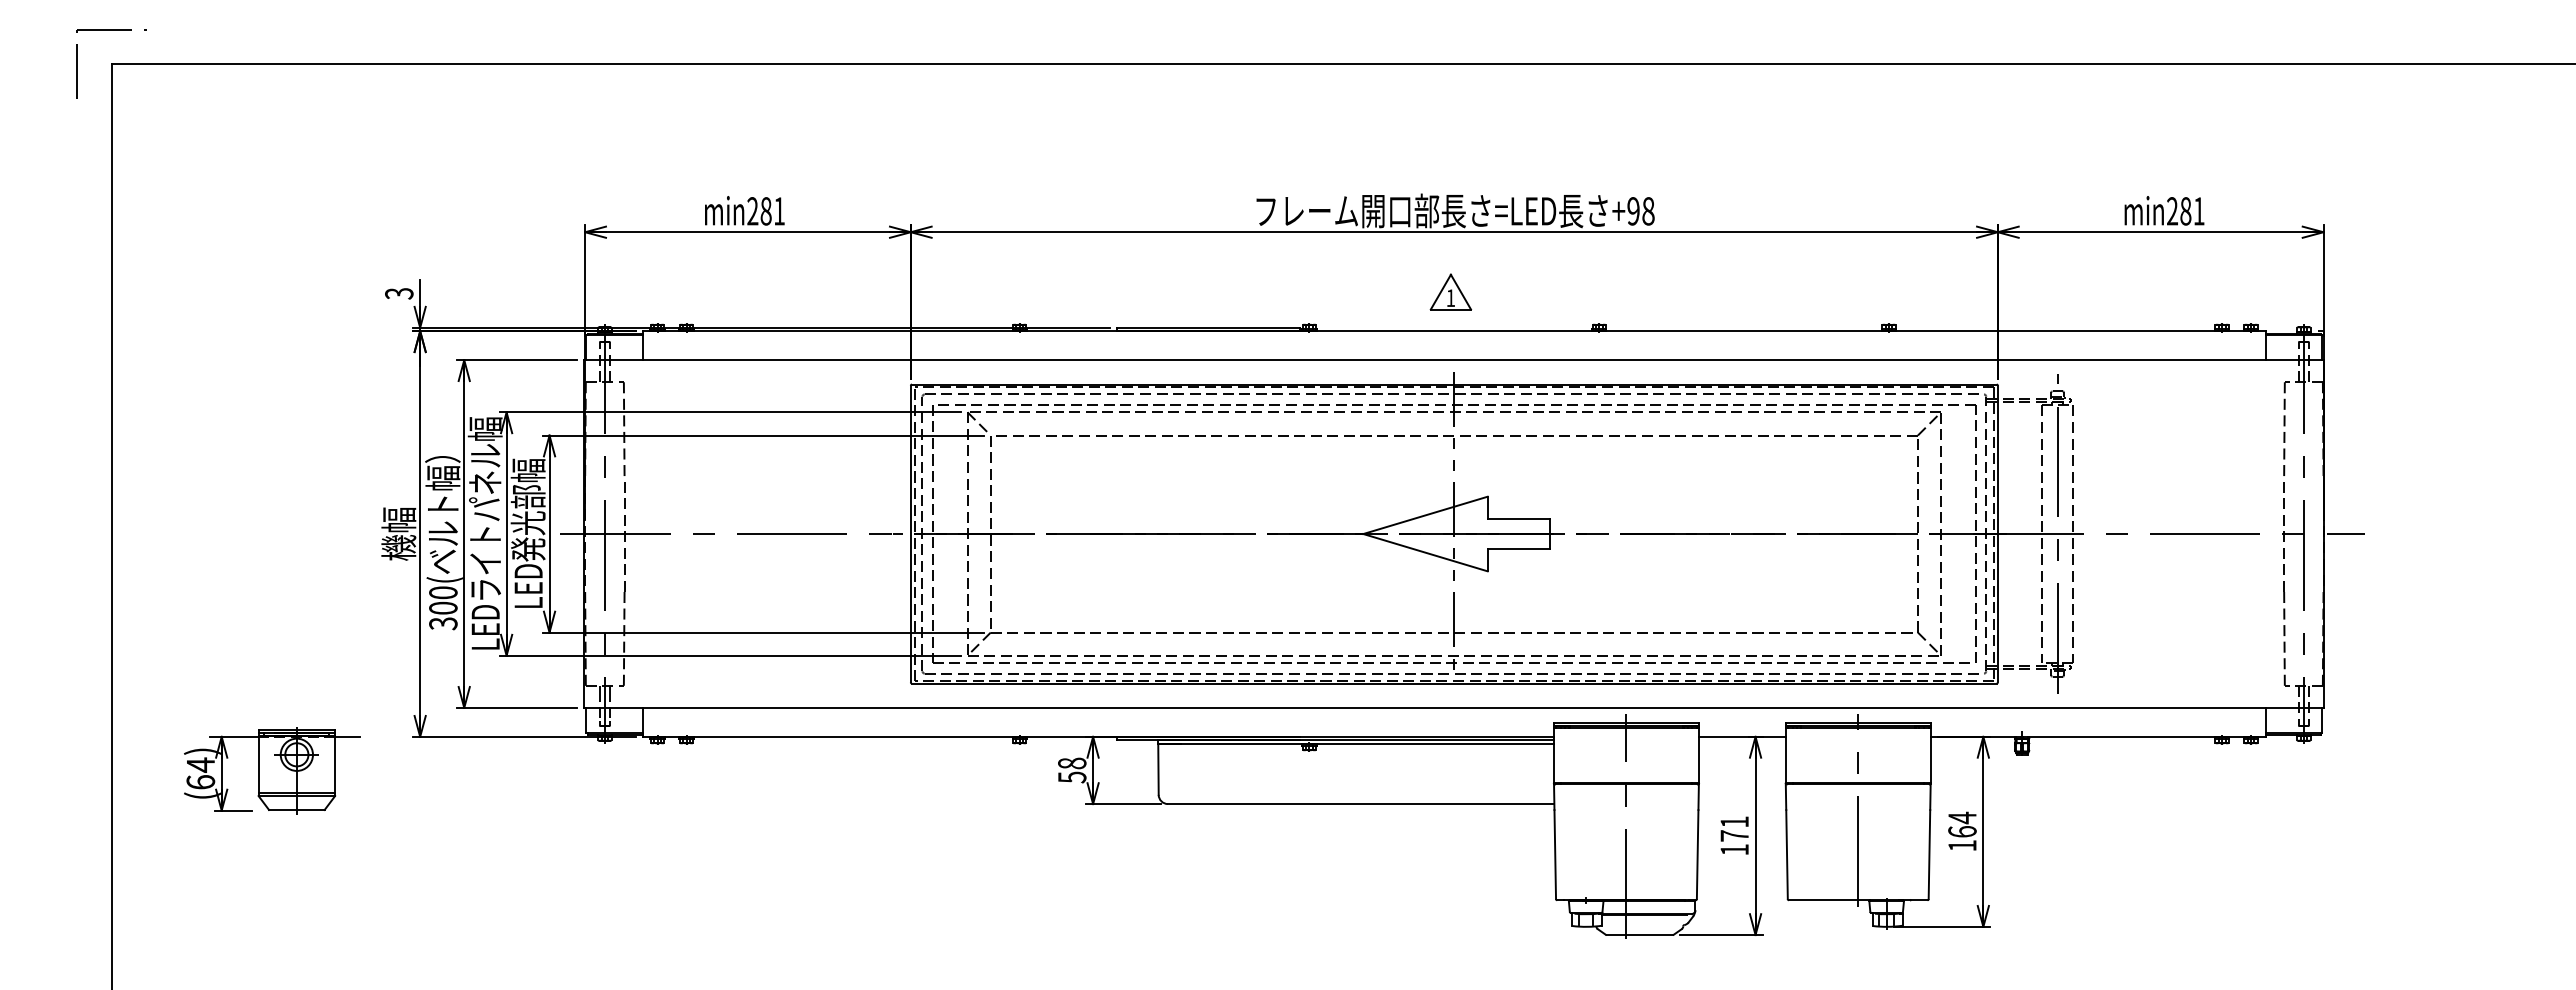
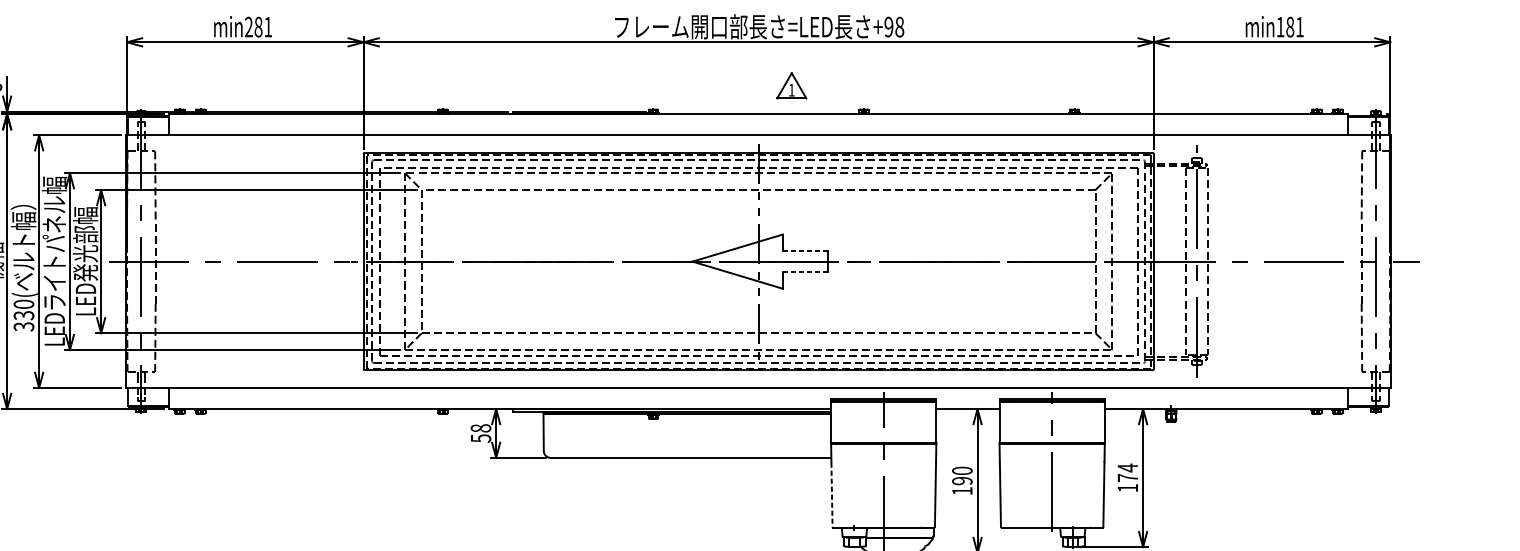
text: (2172, 211) -> (1280, 27), min281 -> min181
part: (1450, 291) -> (791, 85), moved
line: (1519, 519) -> (806, 251), solid -> dashed
line: (1518, 548) -> (805, 272), solid -> dashed
text: (443, 607) -> (24, 315), 300( -> 330(
text: (1734, 828) -> (962, 475), 171 -> 190
text: (1962, 831) -> (1127, 477), 164 -> 174
line: (1555, 855) -> (832, 495), solid -> dashed

